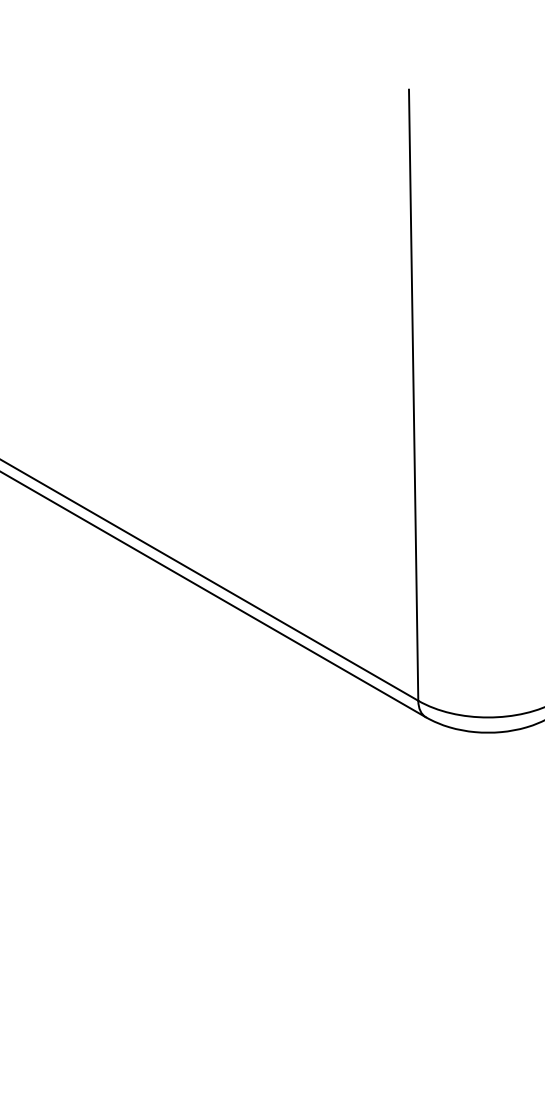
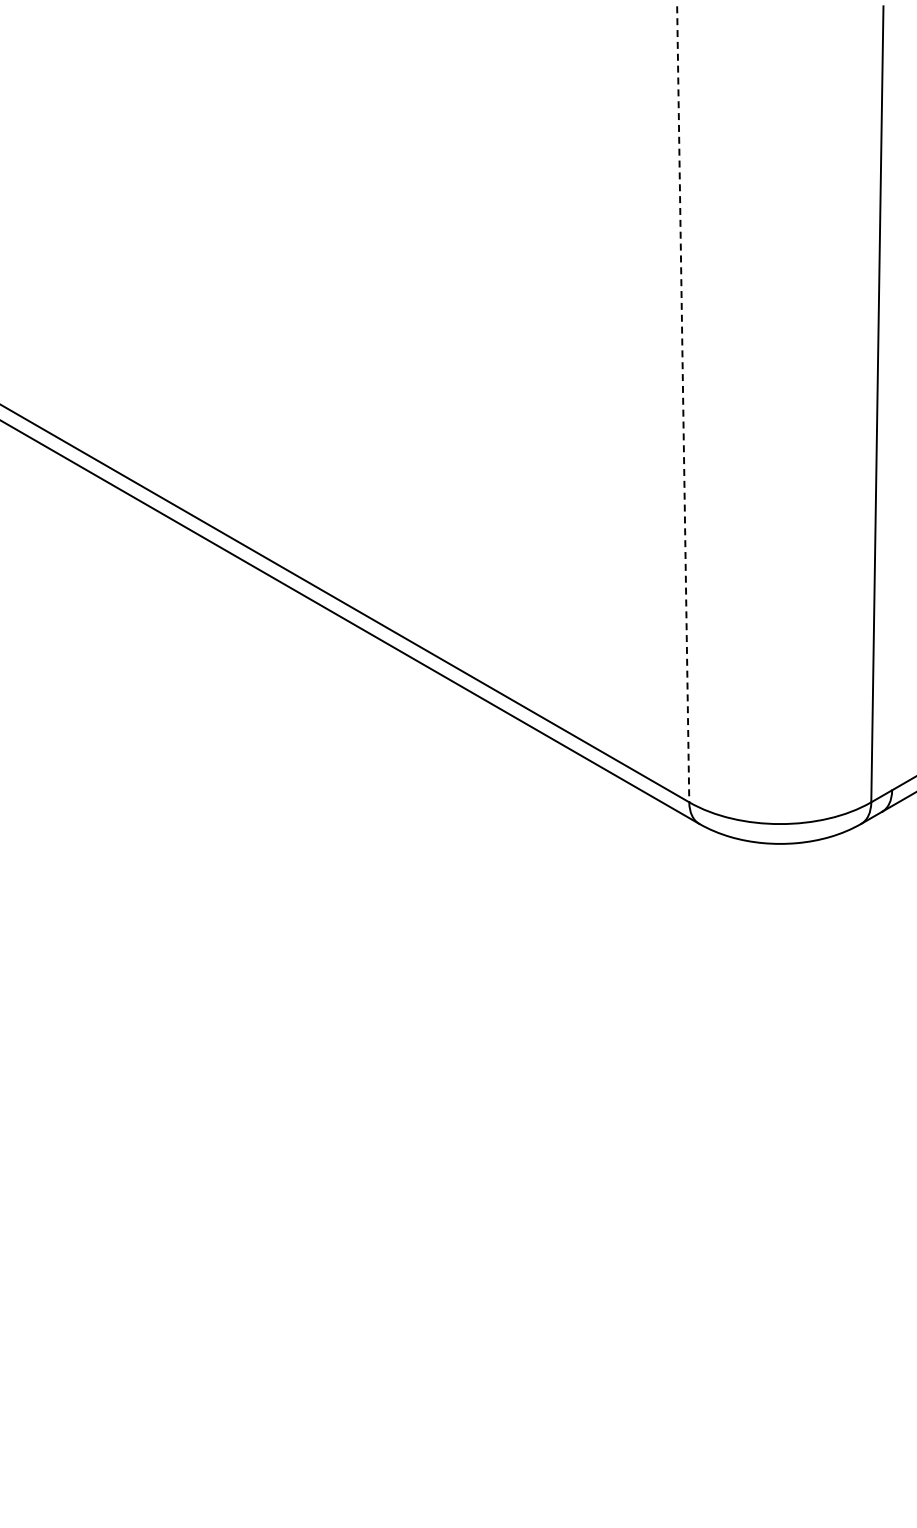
line: (413, 395) -> (683, 404), solid -> dashed

